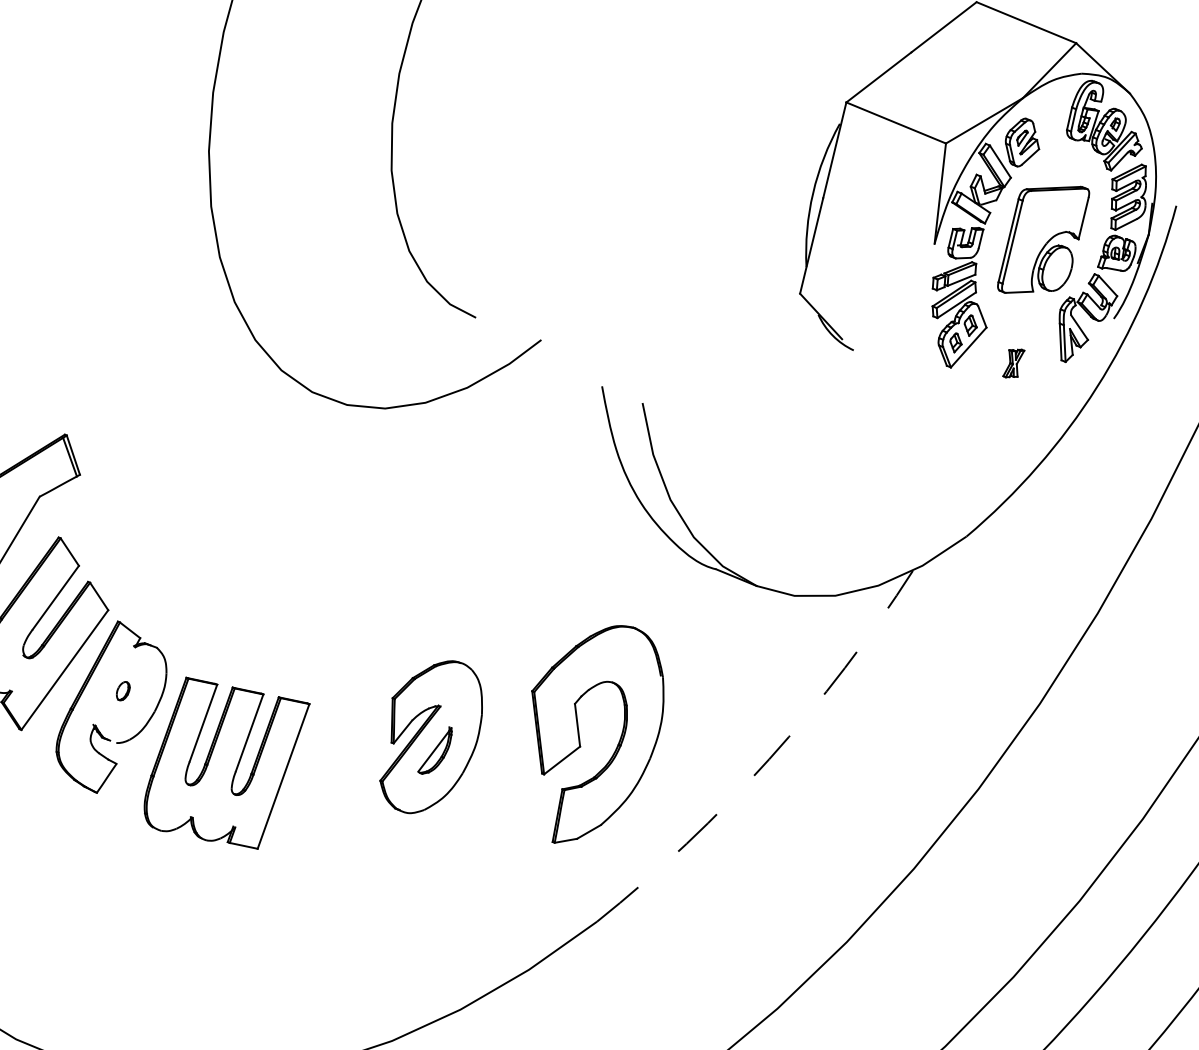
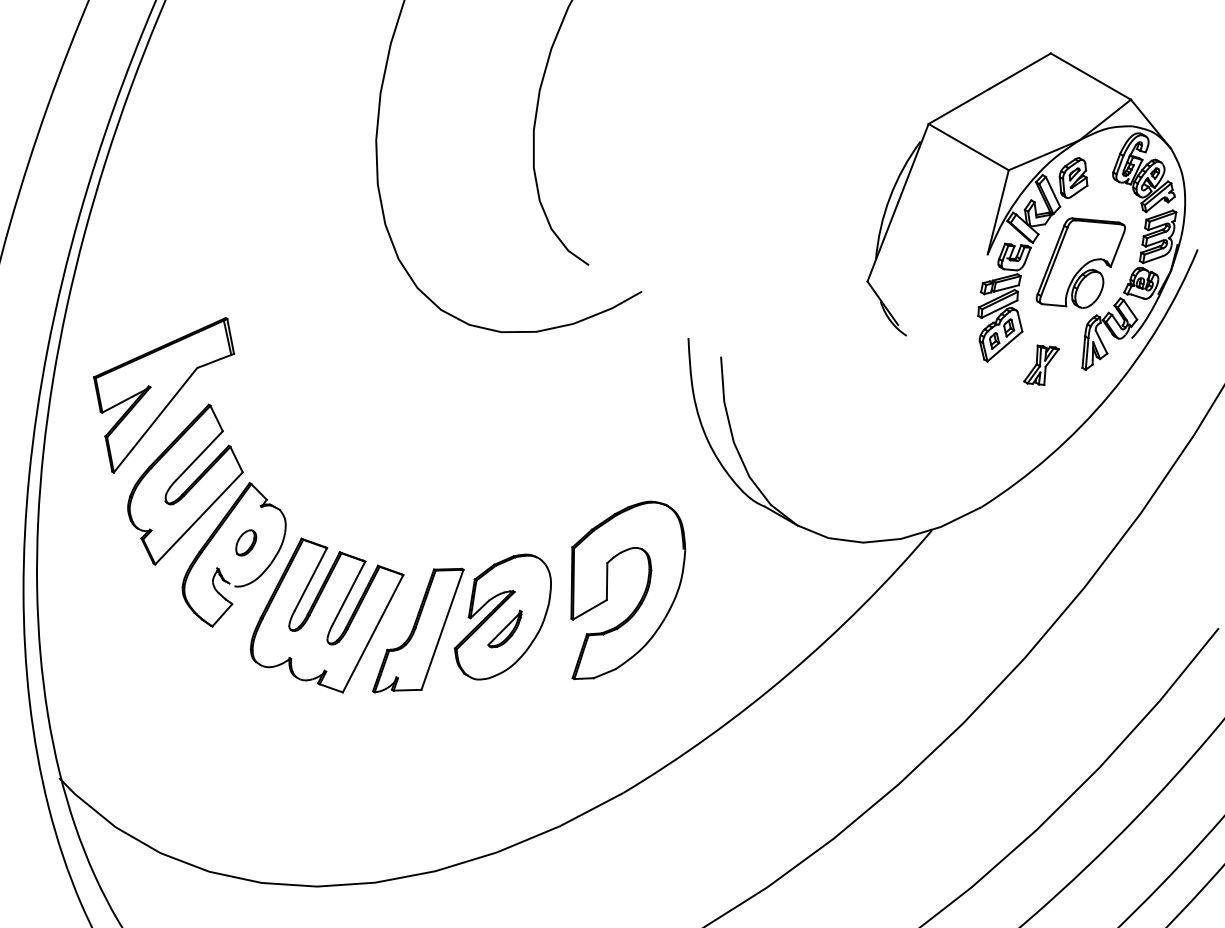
part: (1013, 362) -> (1041, 364), size x1.67
part: (123, 690) -> (246, 542), size x1.67
part: (619, 738) -> (641, 597), moved
arc: (769, 759) -> (788, 674), dashed -> solid
part: (335, 765) -> (418, 630), added

